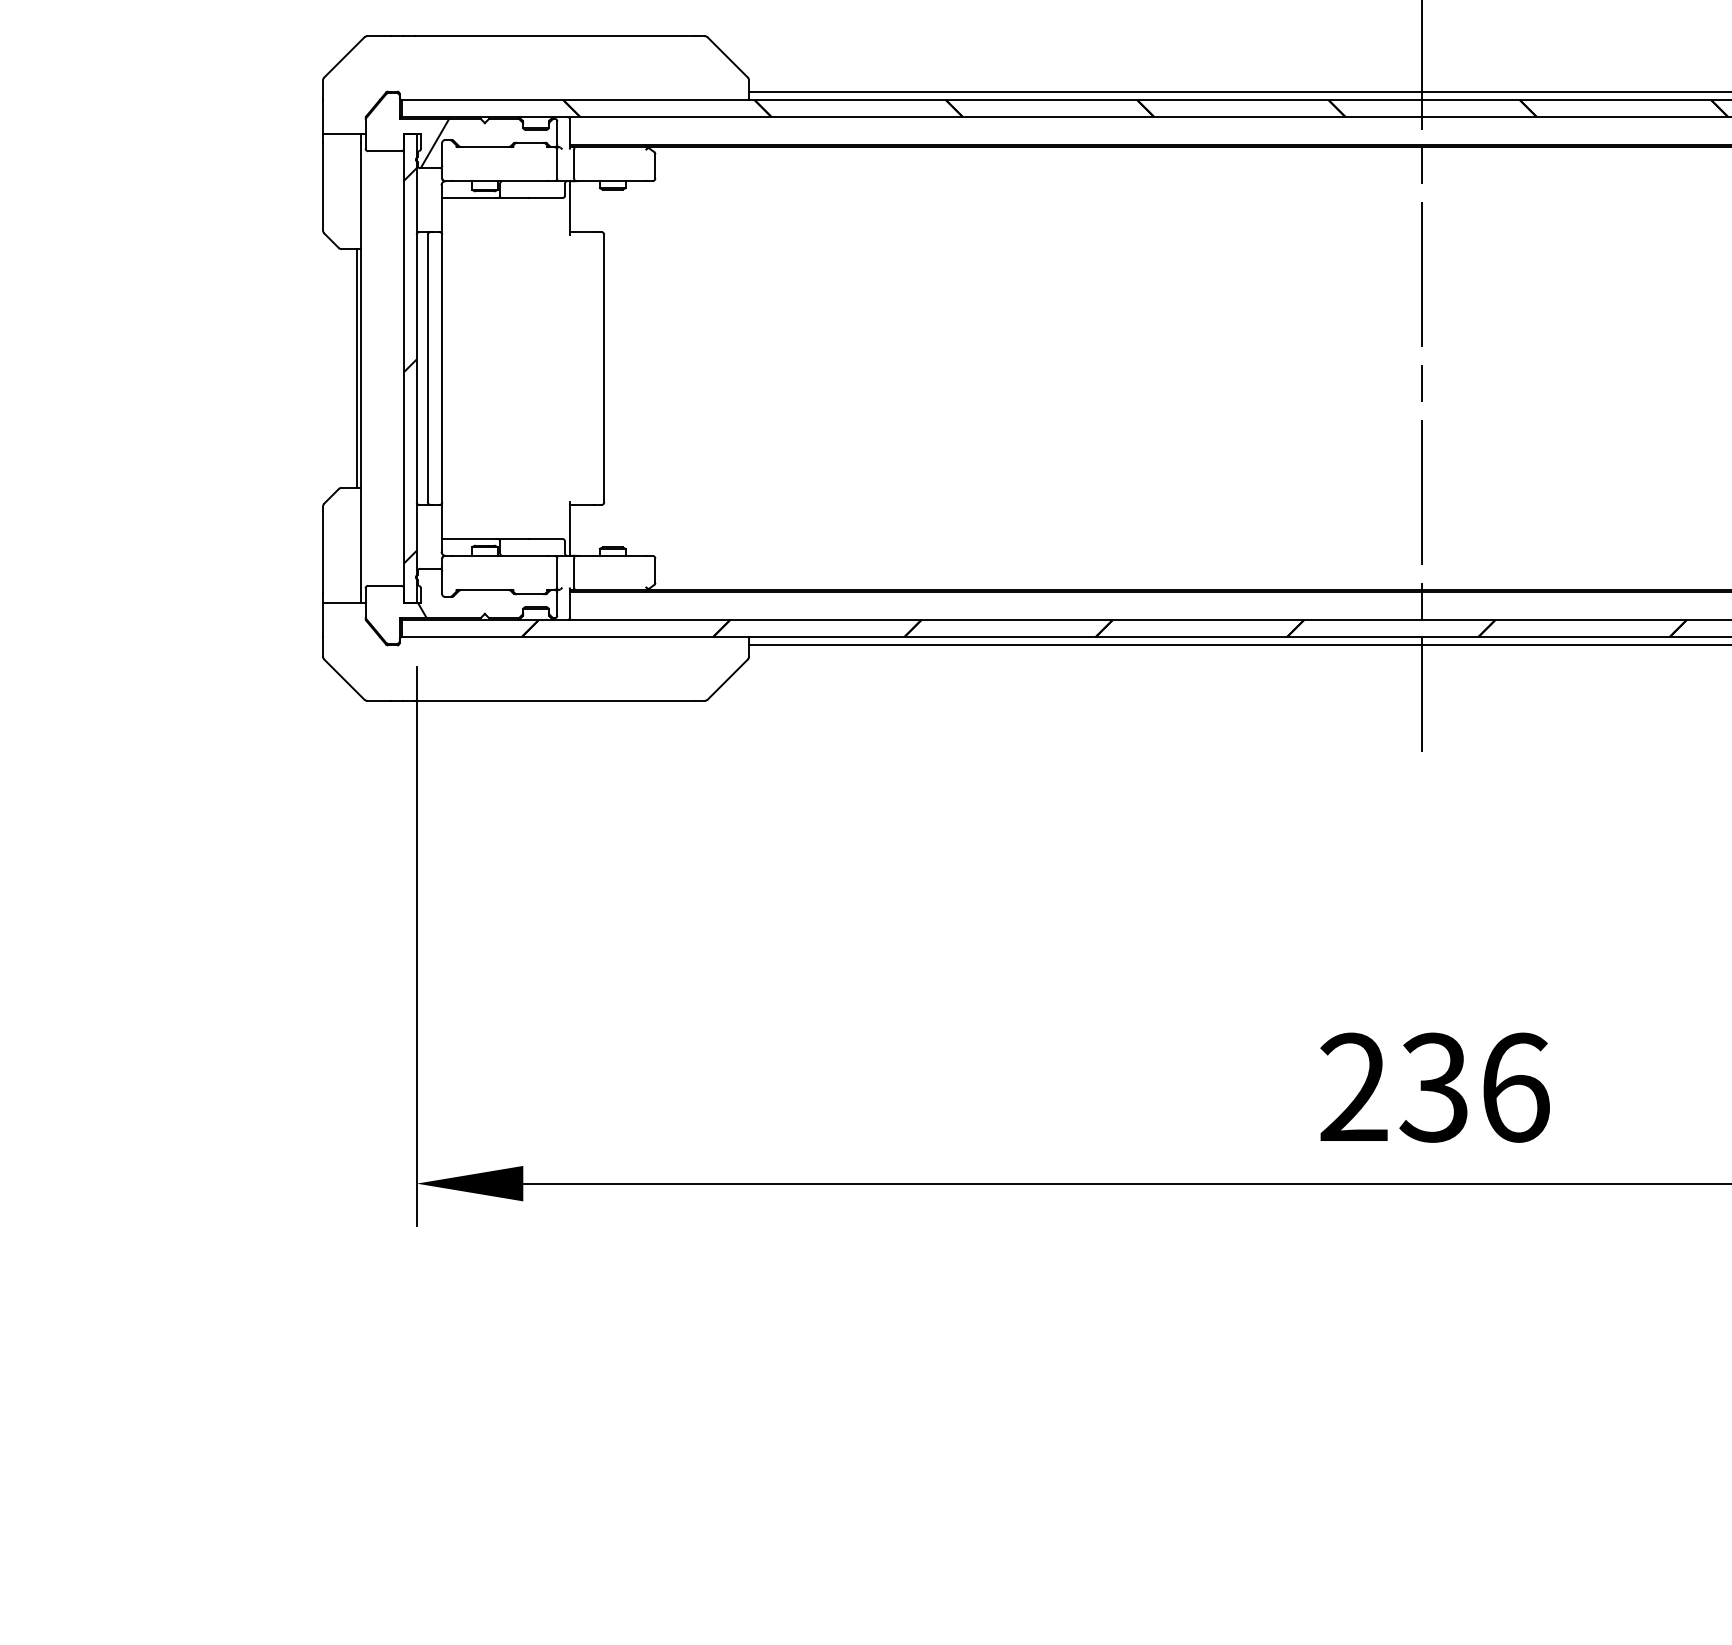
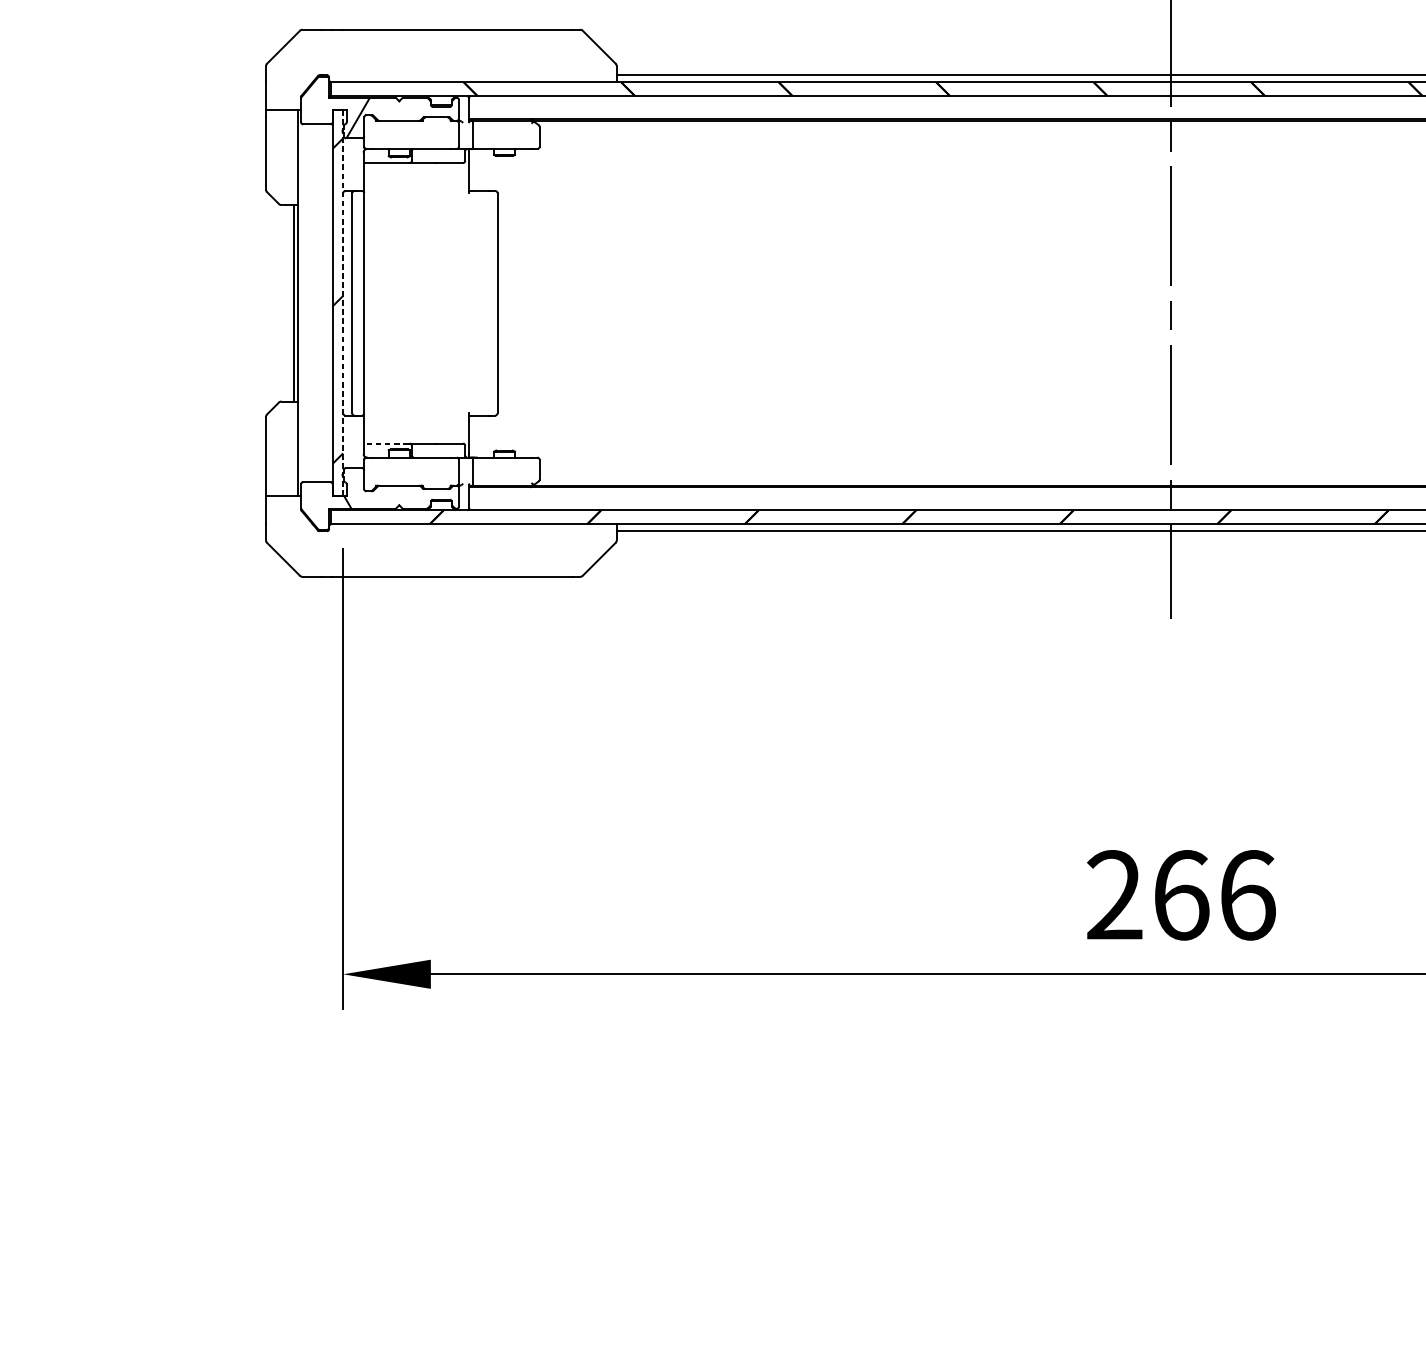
line: (416, 368) -> (342, 303), solid -> dashed
line: (468, 538) -> (385, 443), solid -> dashed
text: (1434, 1087) -> (1180, 895), 236 -> 266

